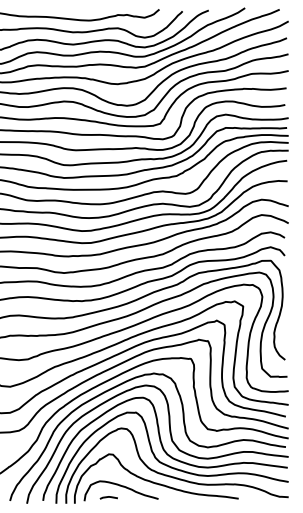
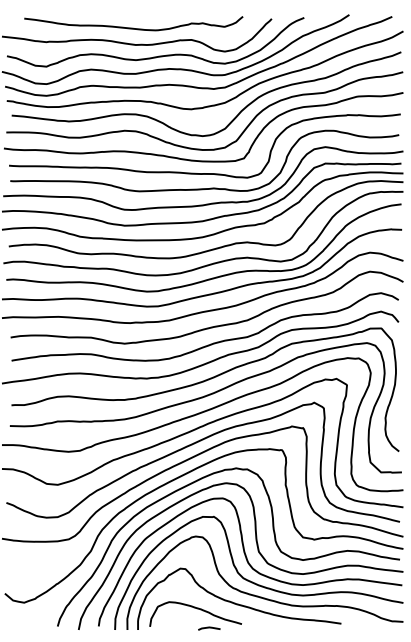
line: (109, 497) -> (209, 628), moved

